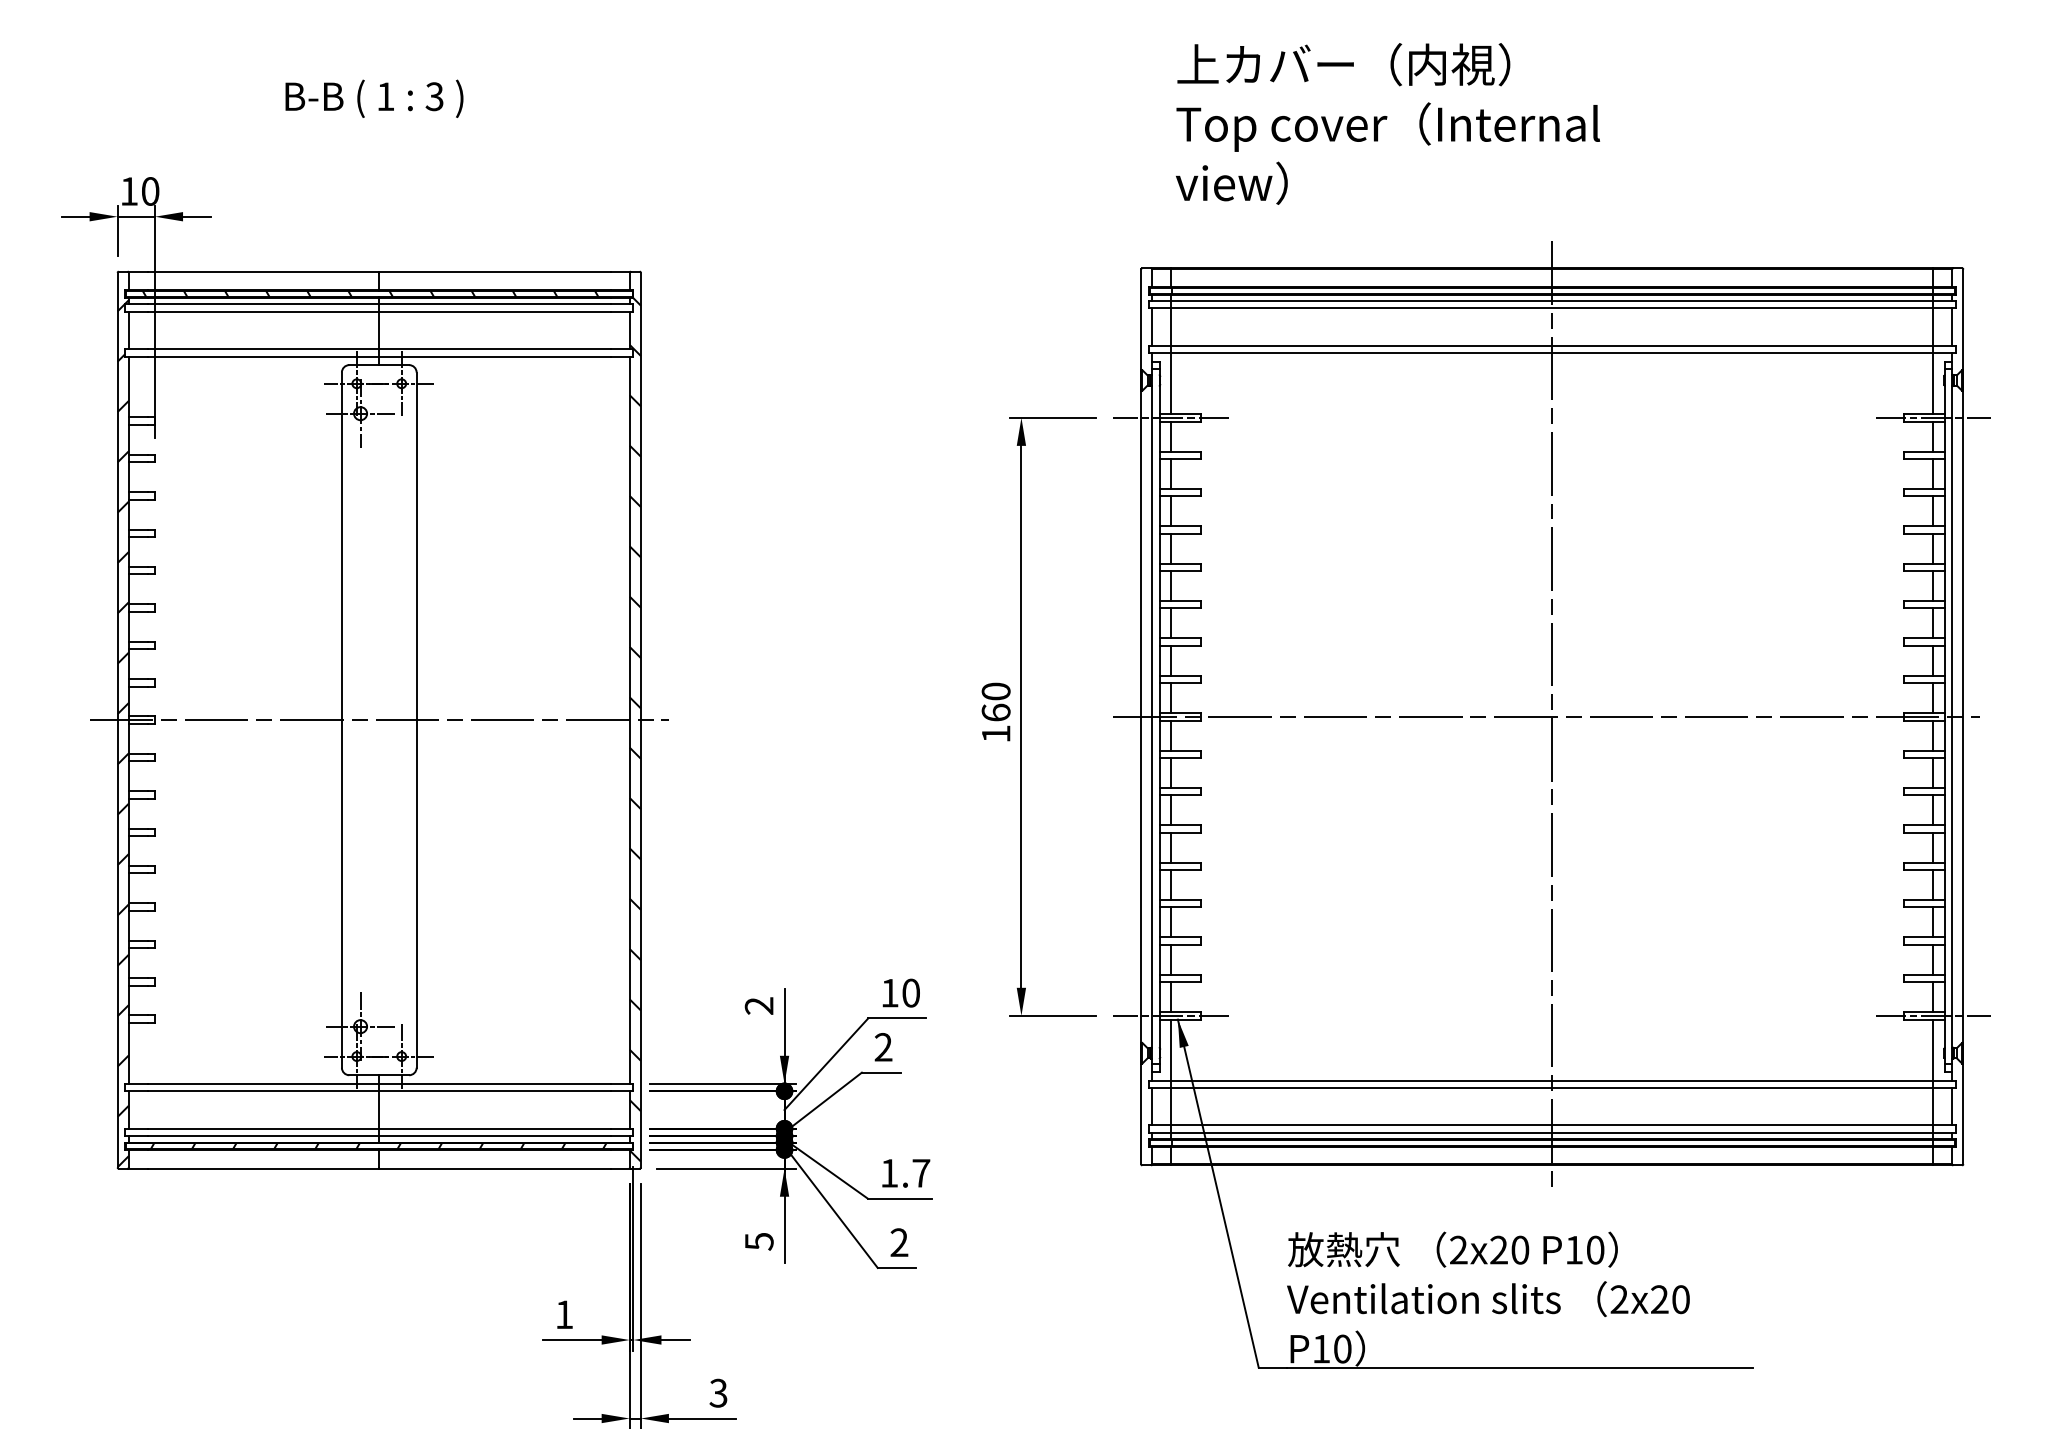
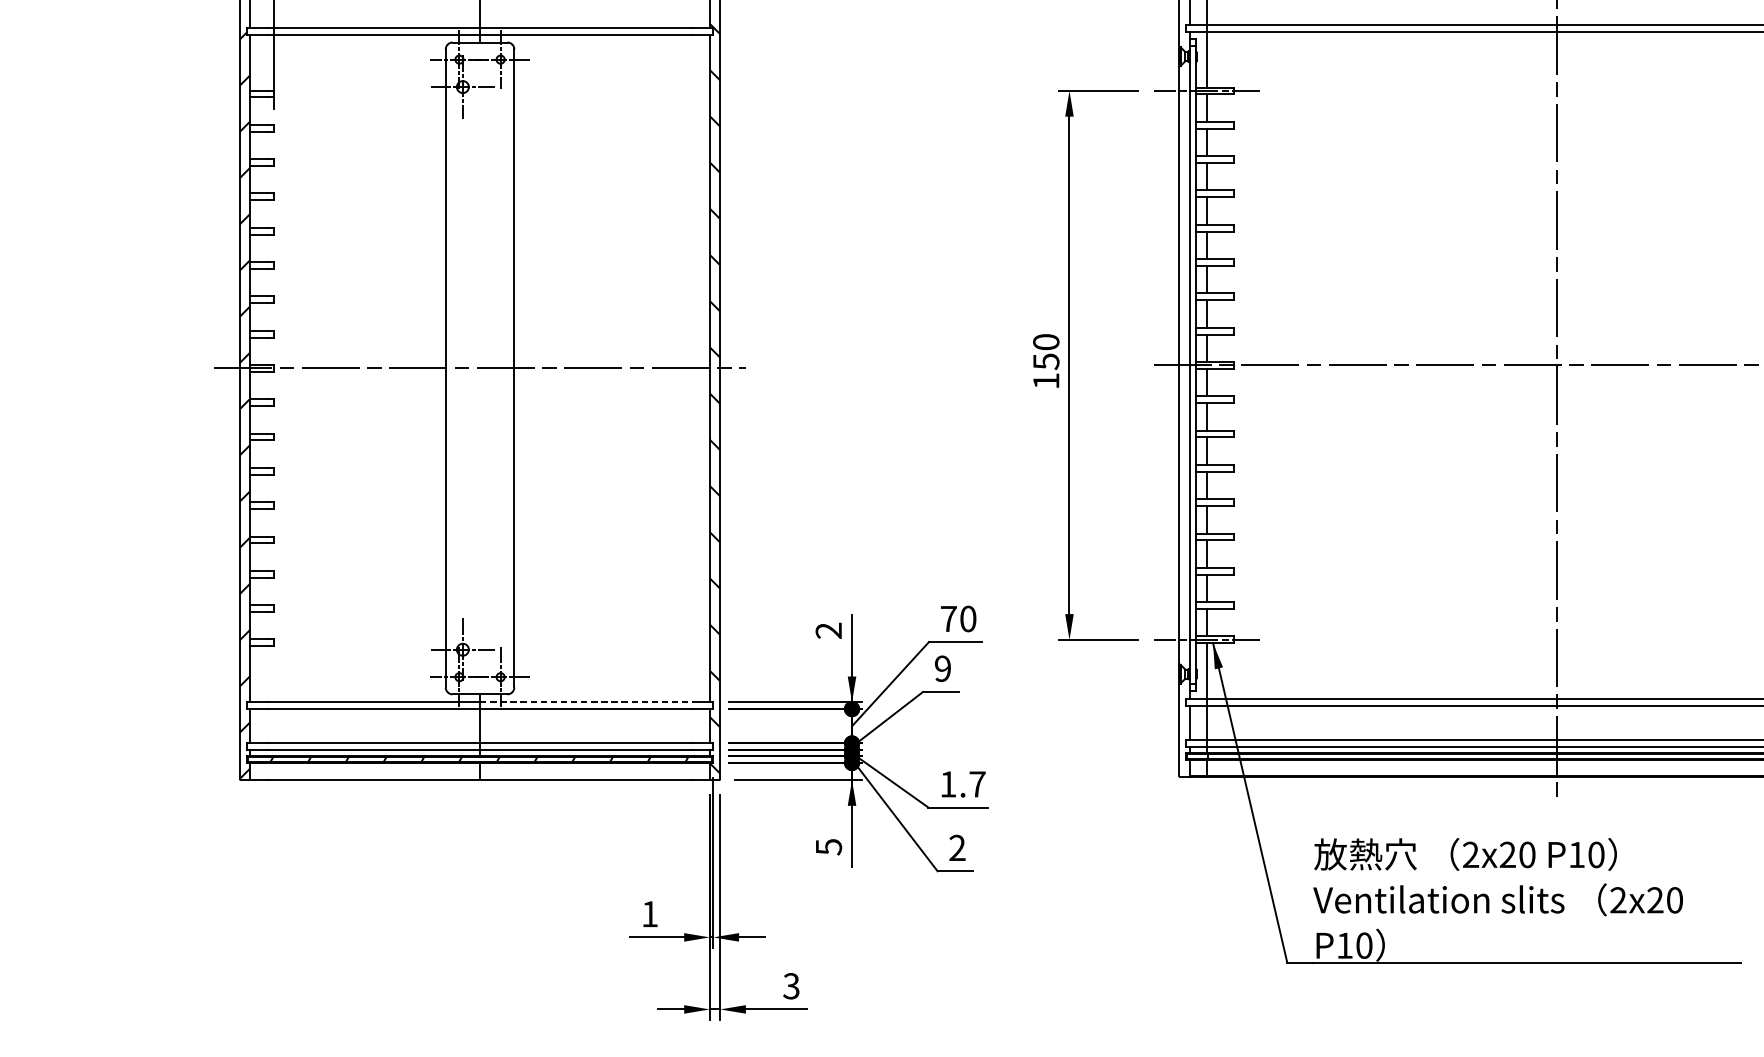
text: (995, 712) -> (1045, 361), 160 -> 150
text: (889, 993) -> (948, 619), 10 -> 70
text: (883, 1047) -> (942, 668), 2 -> 9
line: (495, 1083) -> (586, 701), solid -> dashed

